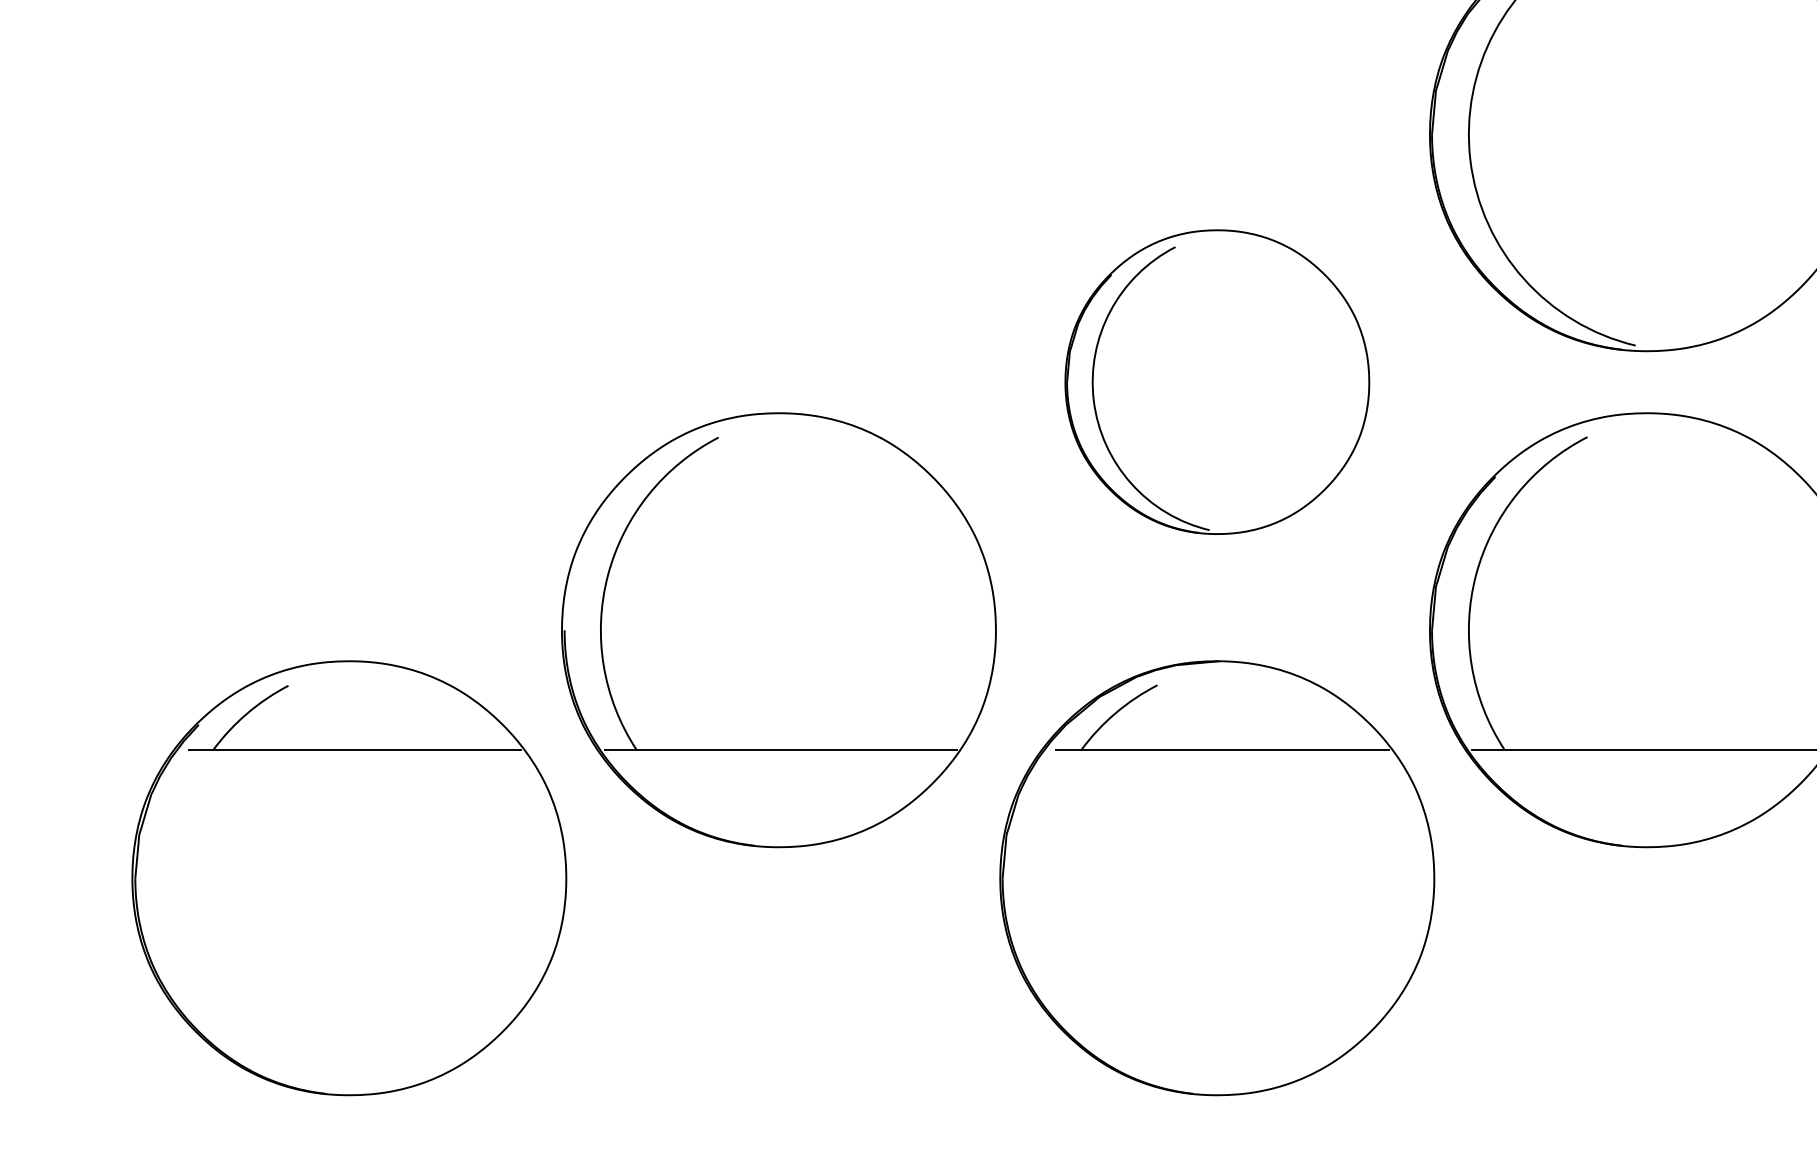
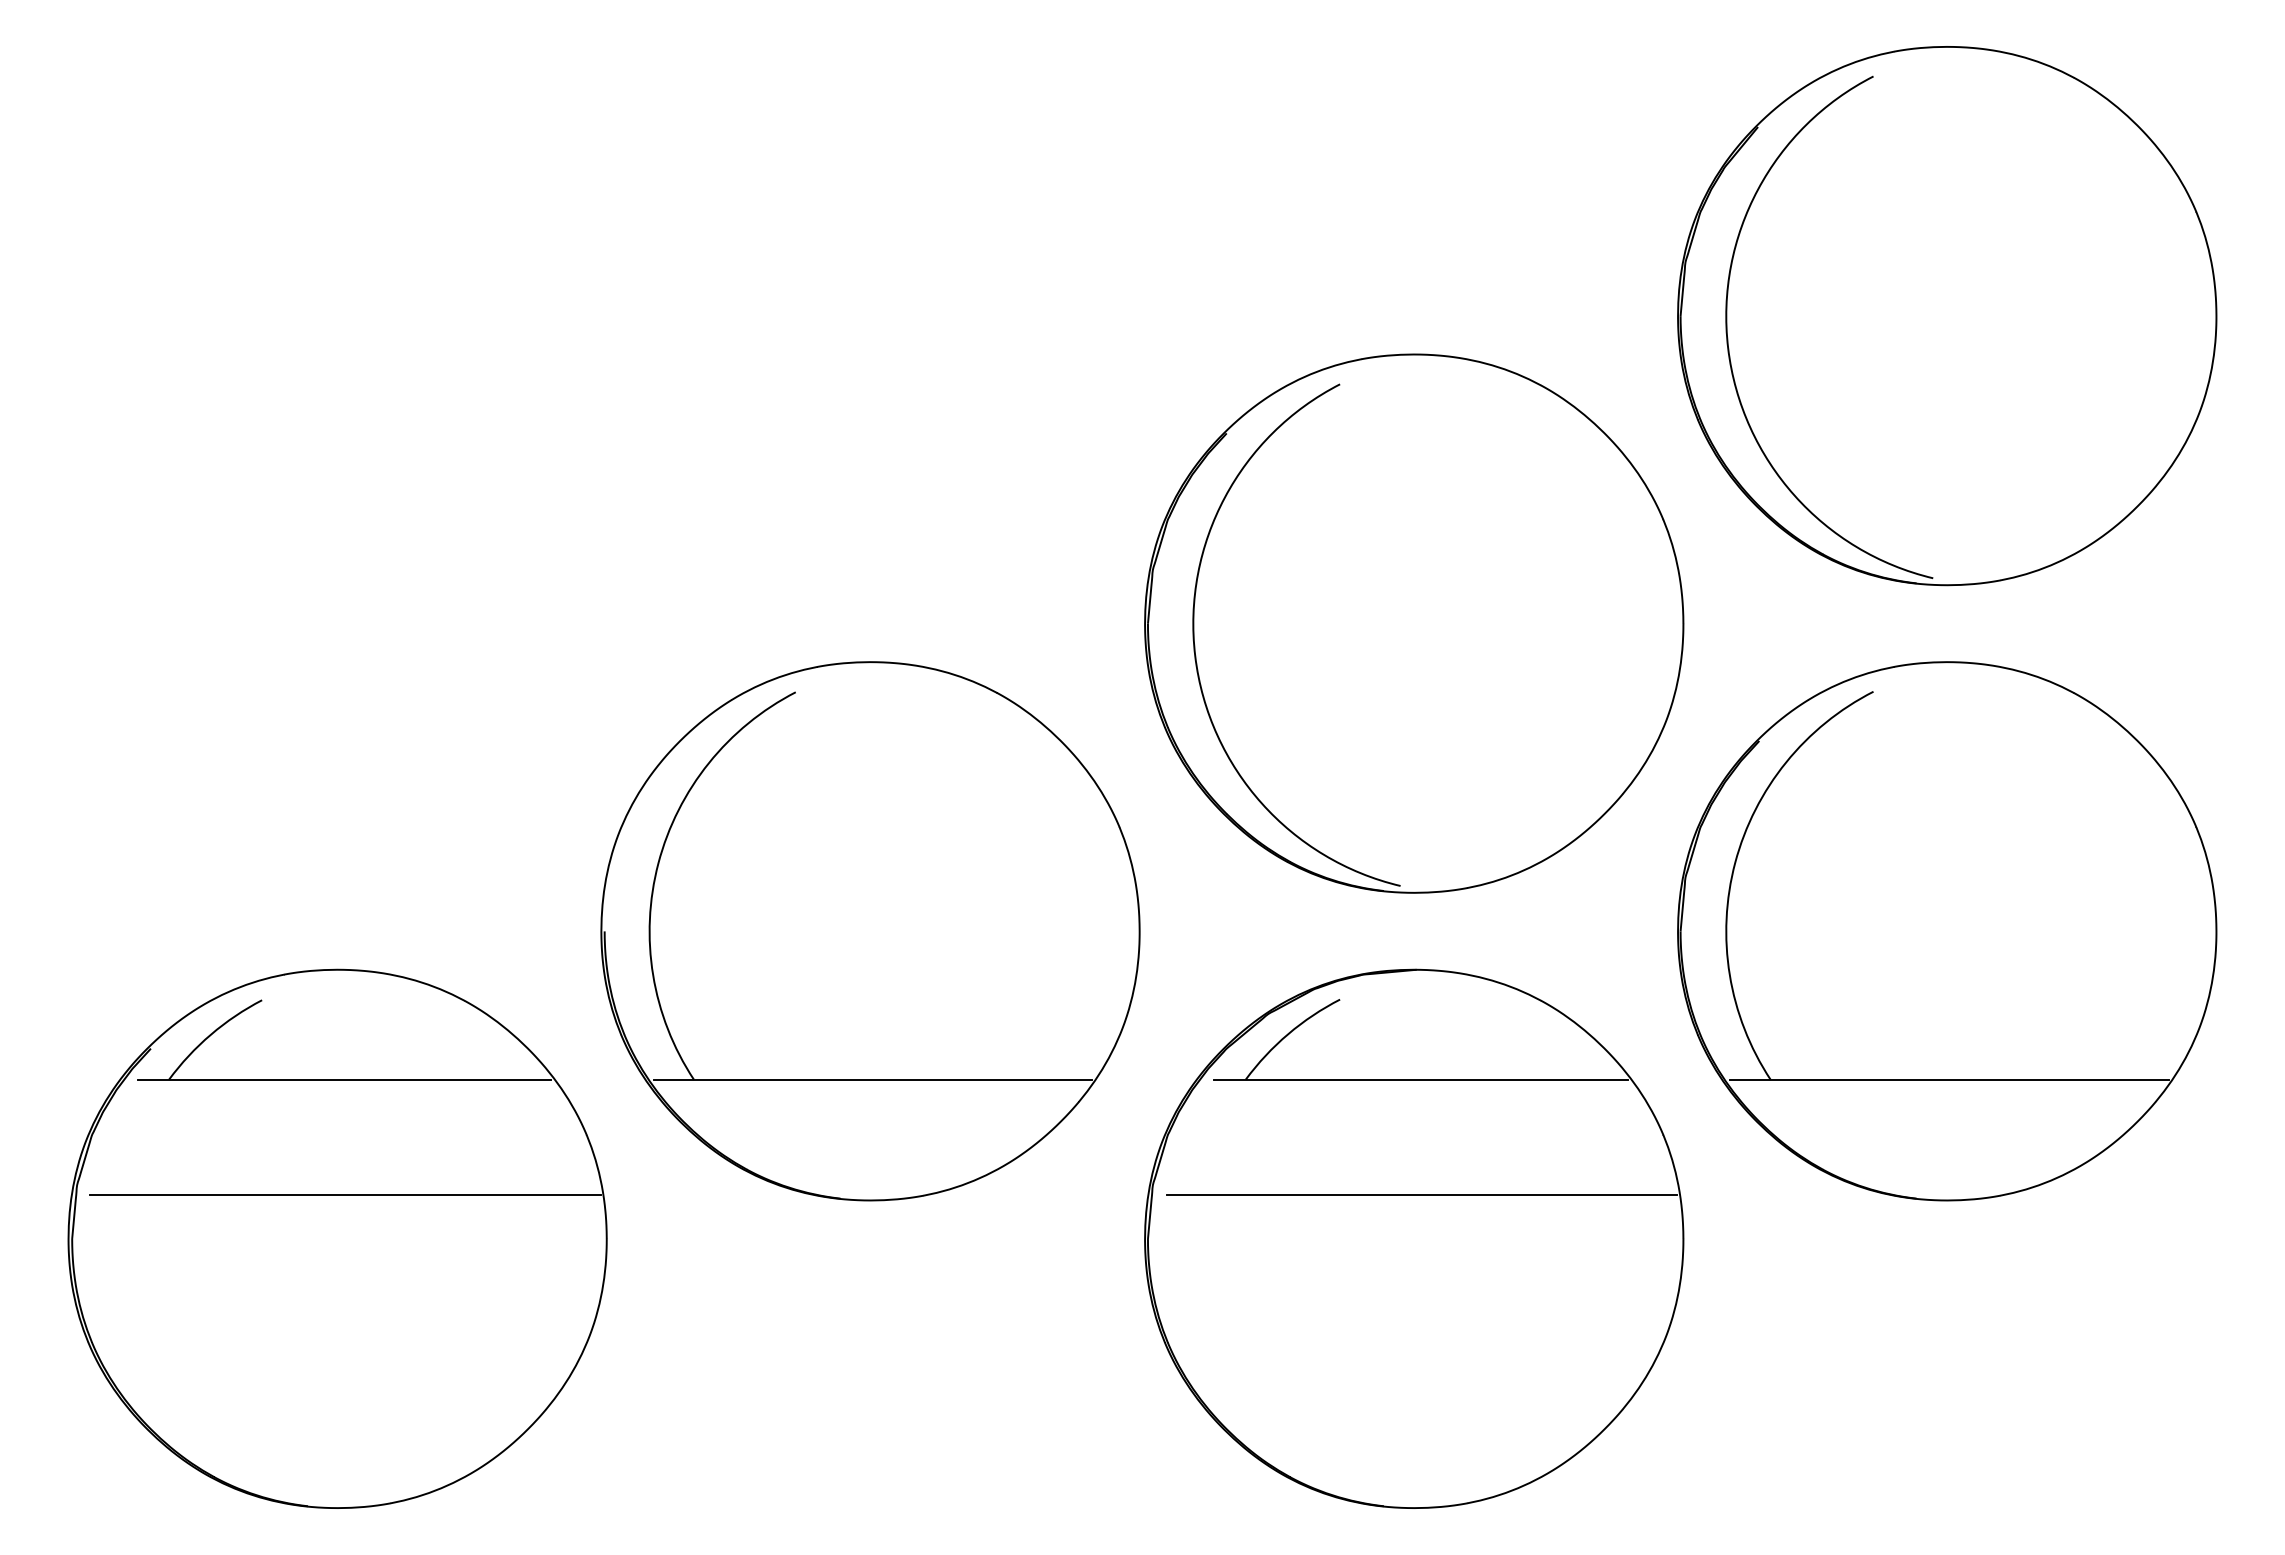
part: (1217, 382) -> (1414, 623), size x1.43
line: (355, 843) -> (345, 1195), added
line: (1223, 843) -> (1421, 1195), added

